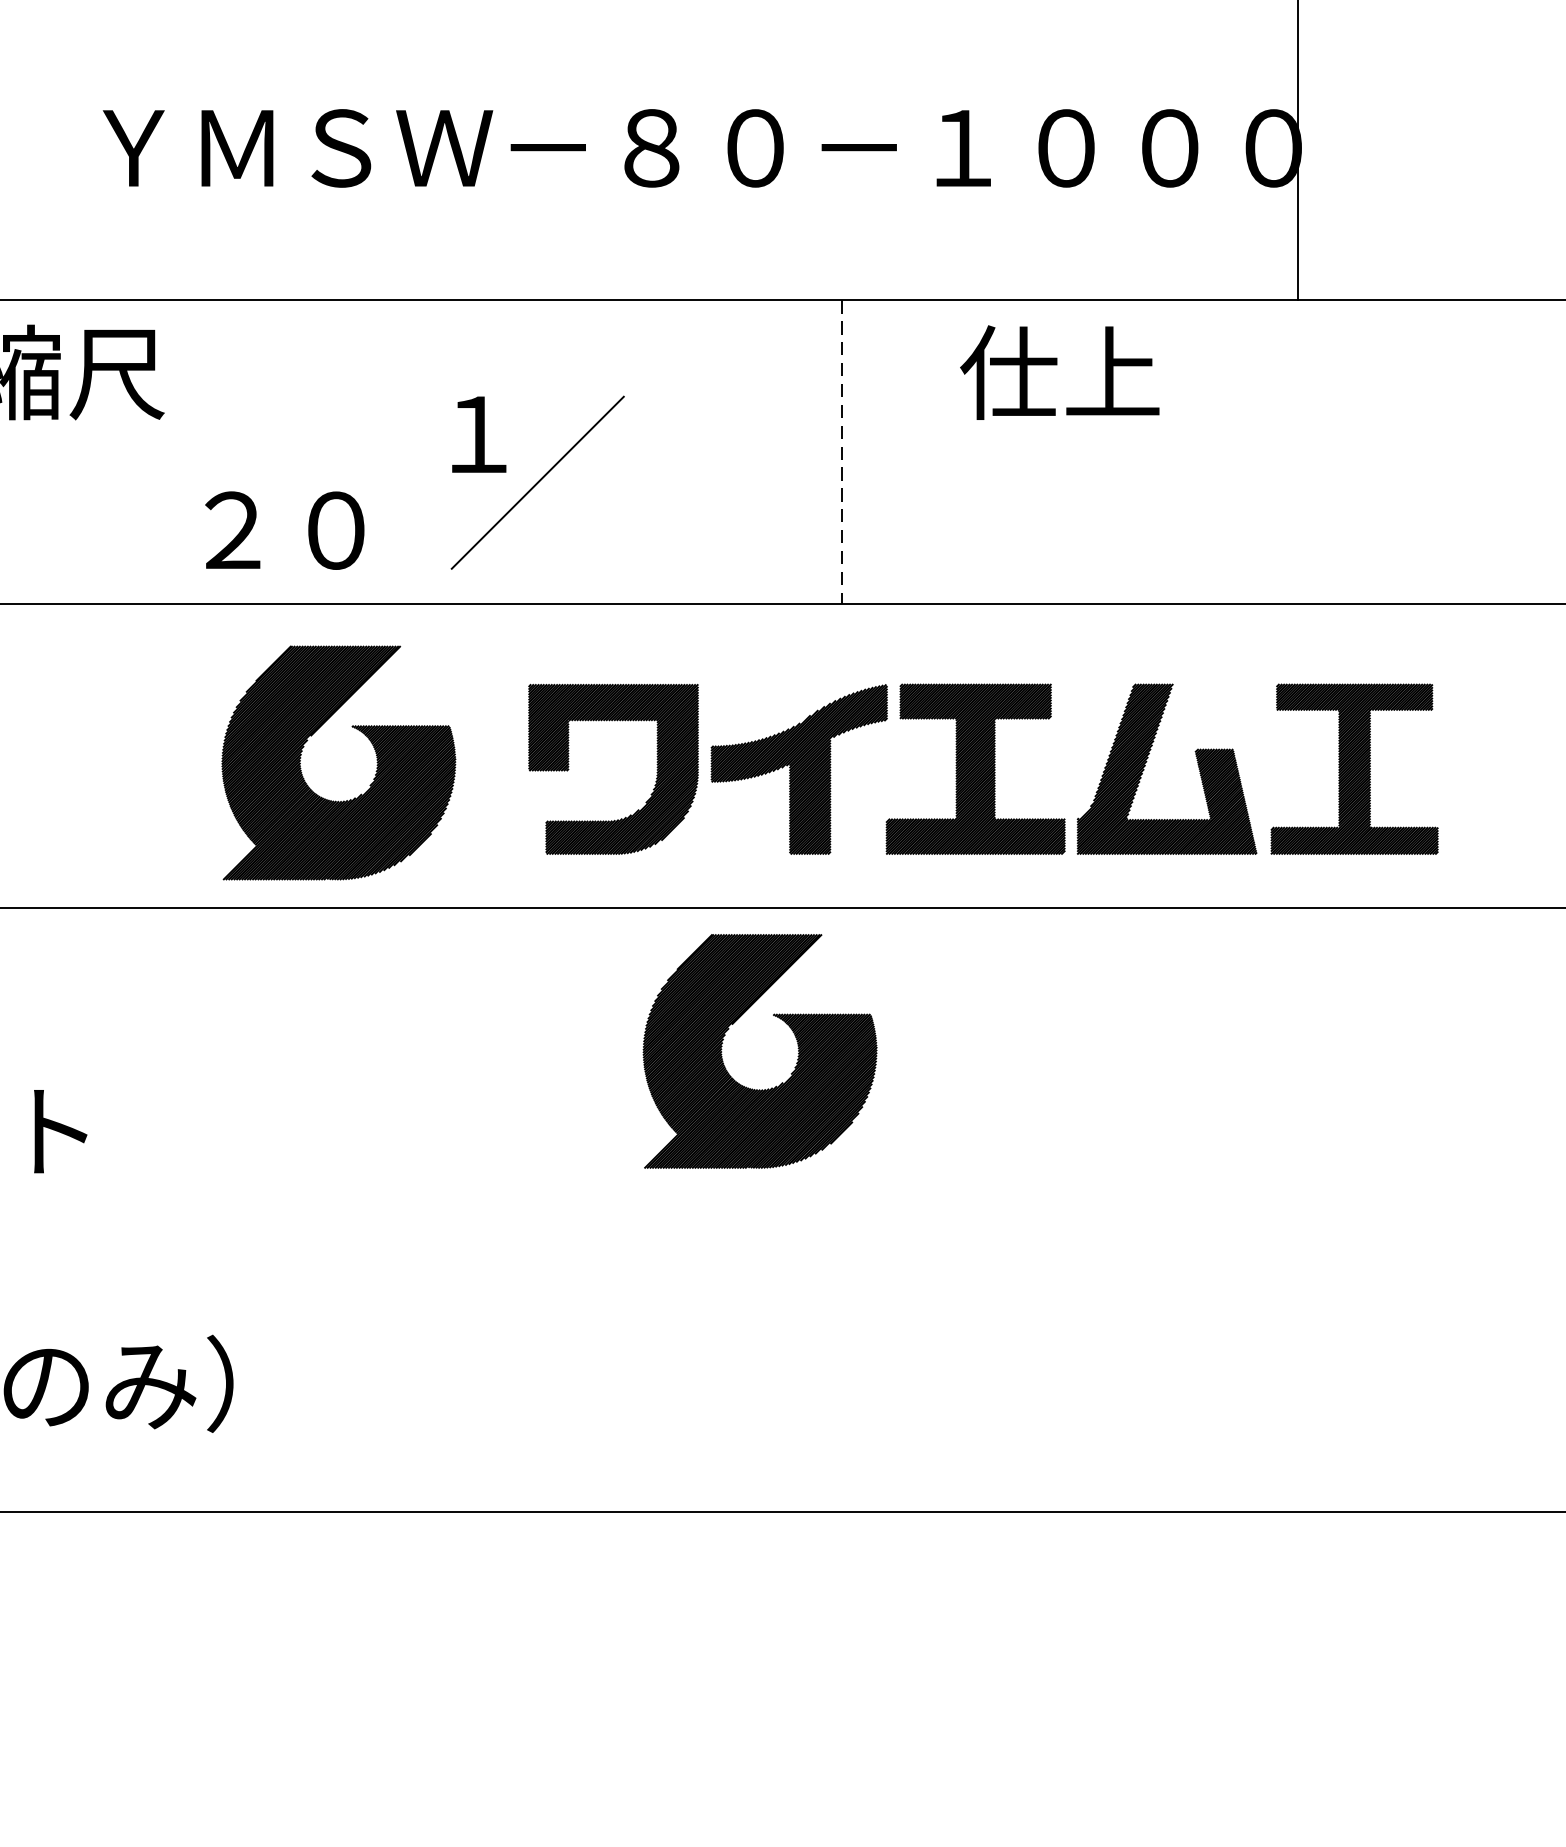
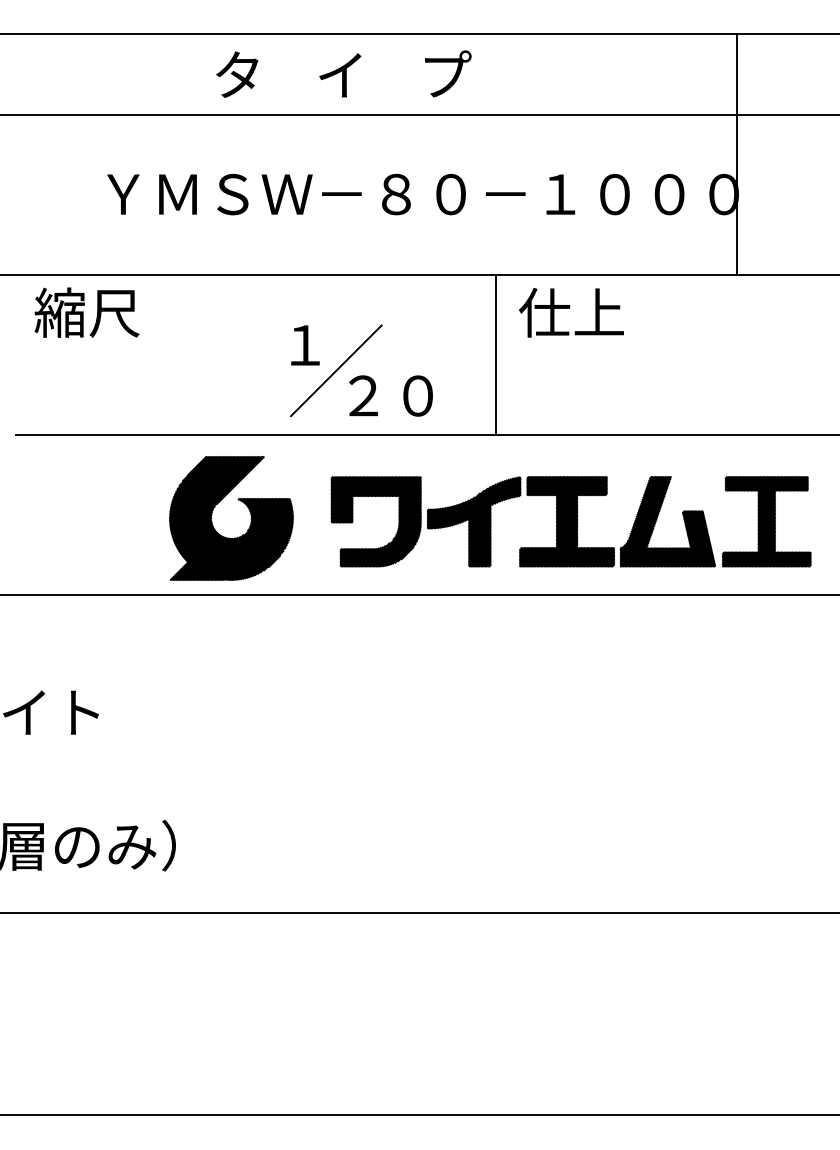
text: (1059, 372) -> (571, 312), moved
line: (841, 453) -> (496, 355), dashed -> solid
text: (283, 529) -> (390, 395), moved
part: (796, 1053) -> (472, 671), removed

